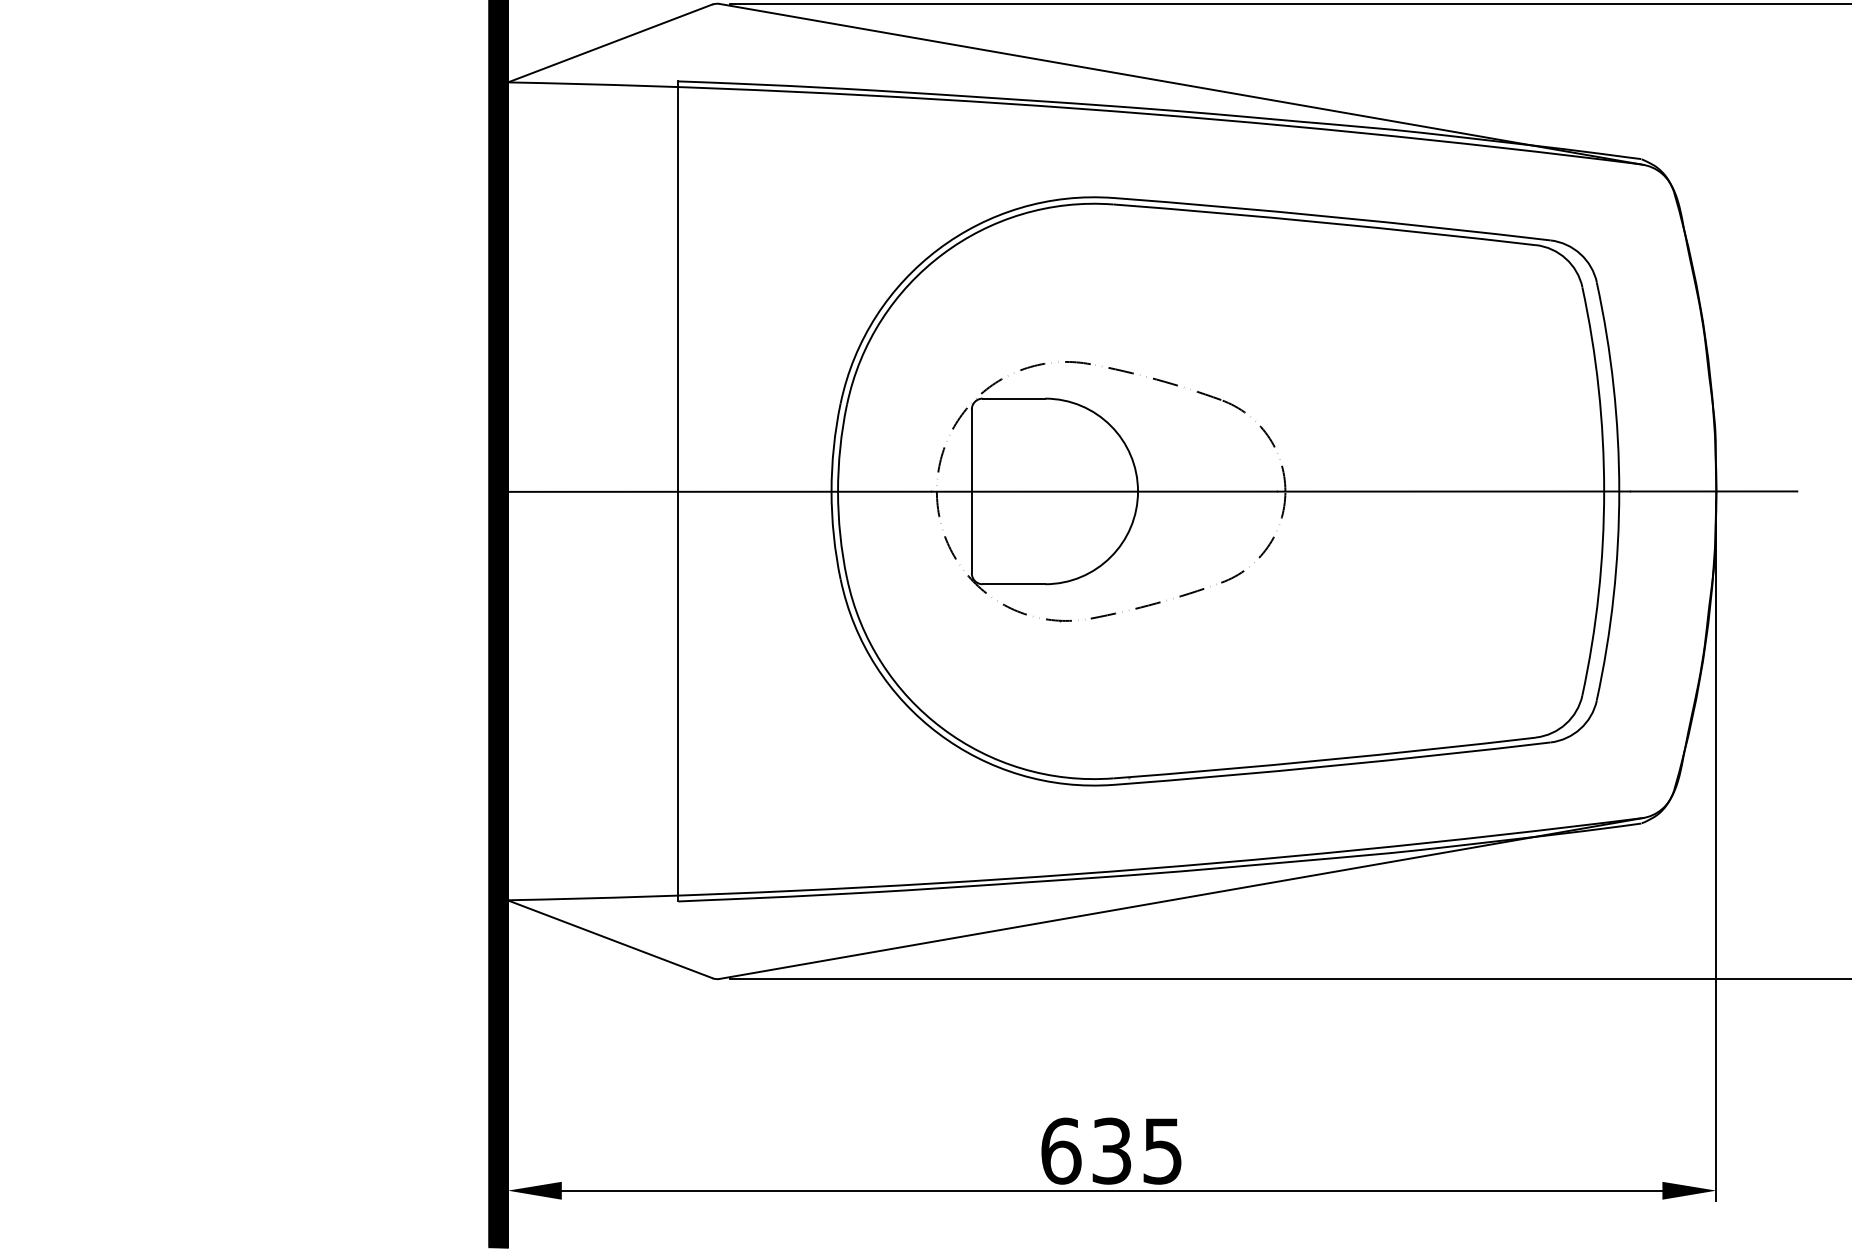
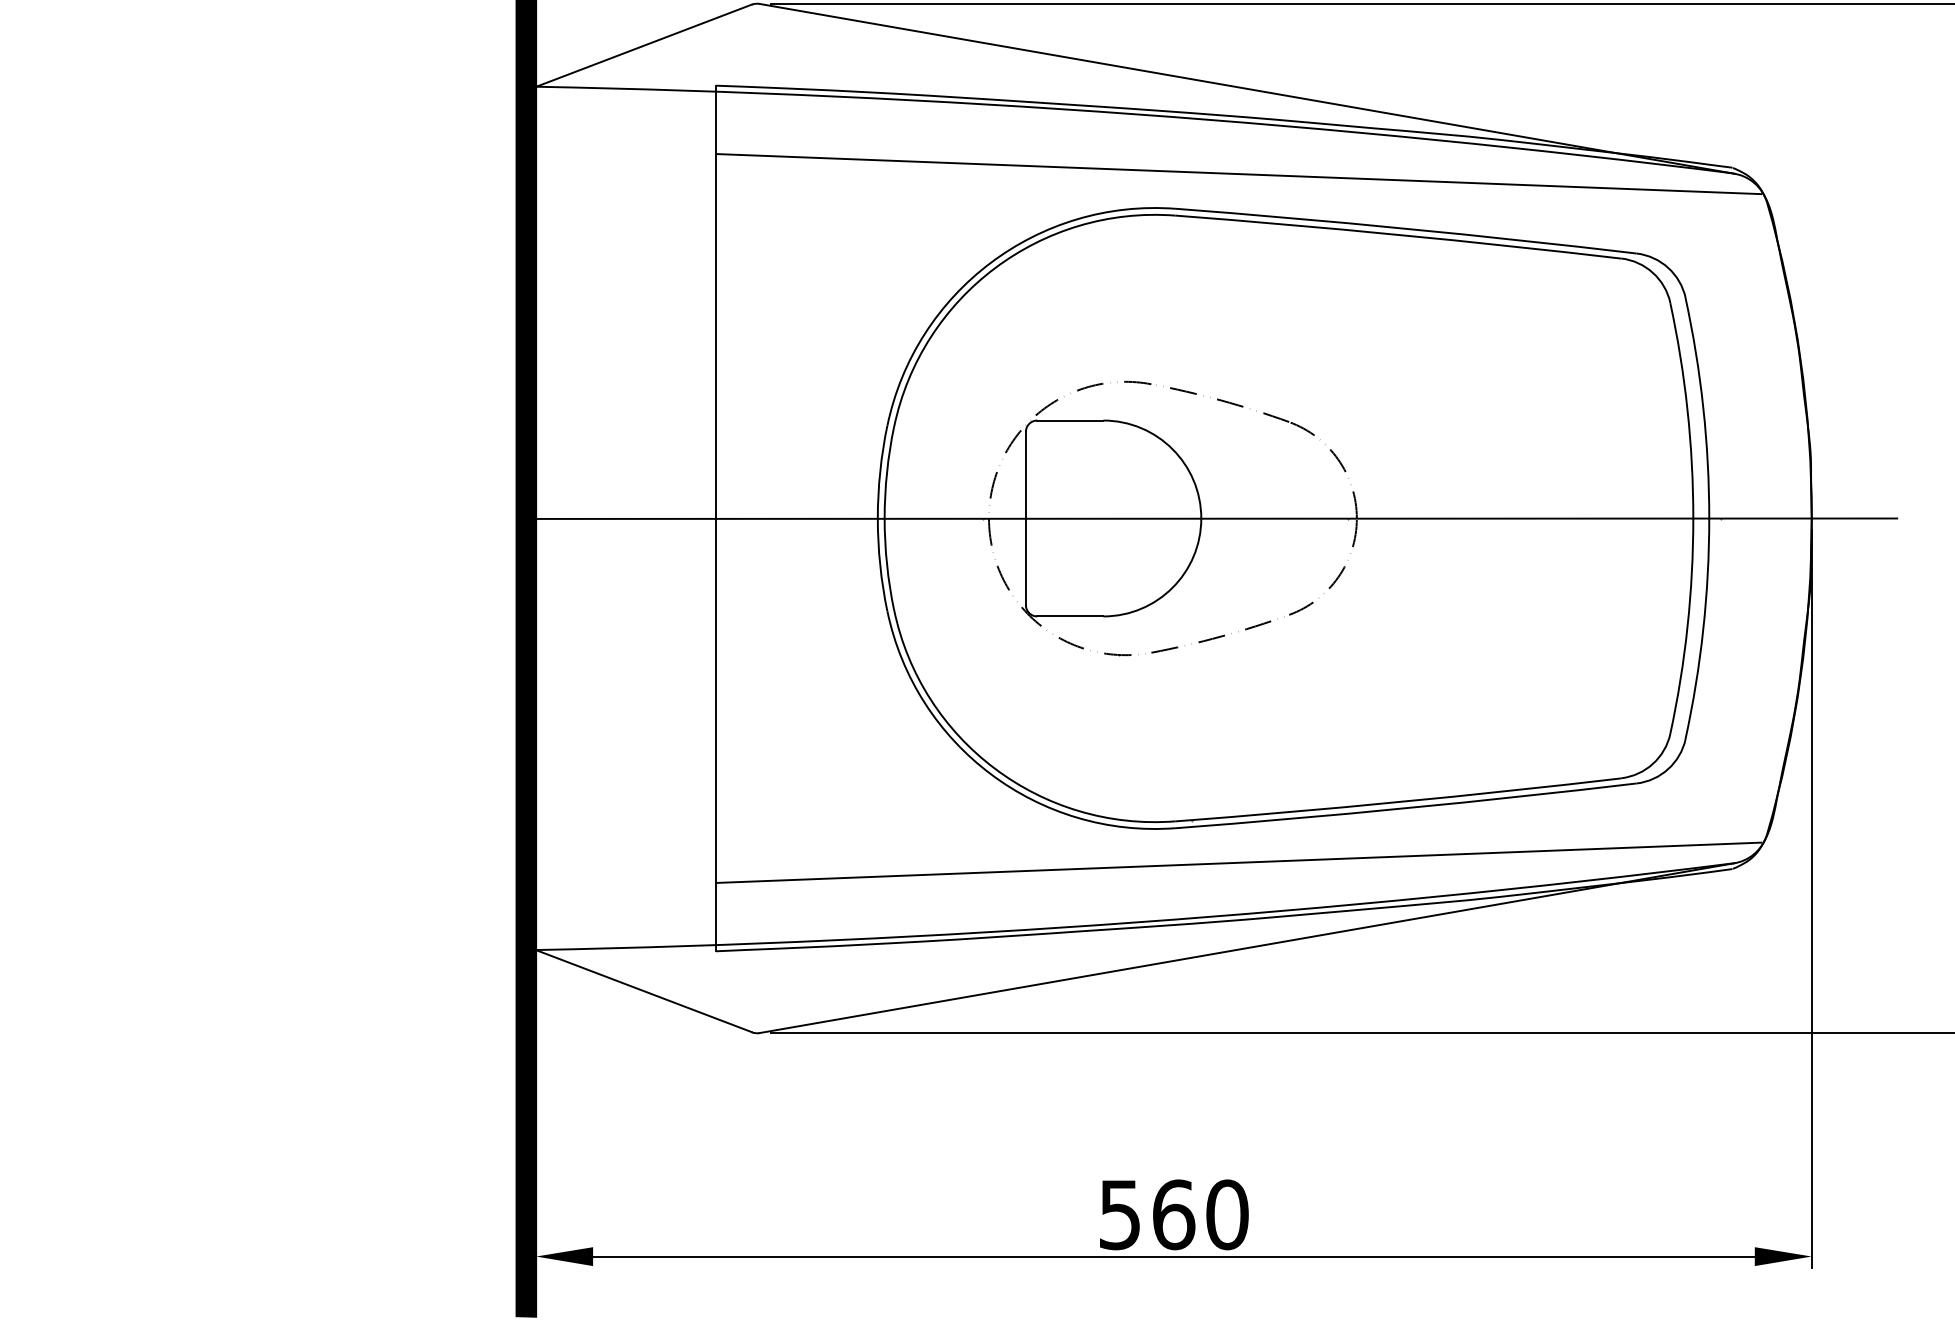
line: (1173, 165) -> (1238, 174), added
line: (1173, 817) -> (1238, 862), added
text: (1111, 1150) -> (1173, 1214), 635 -> 560

